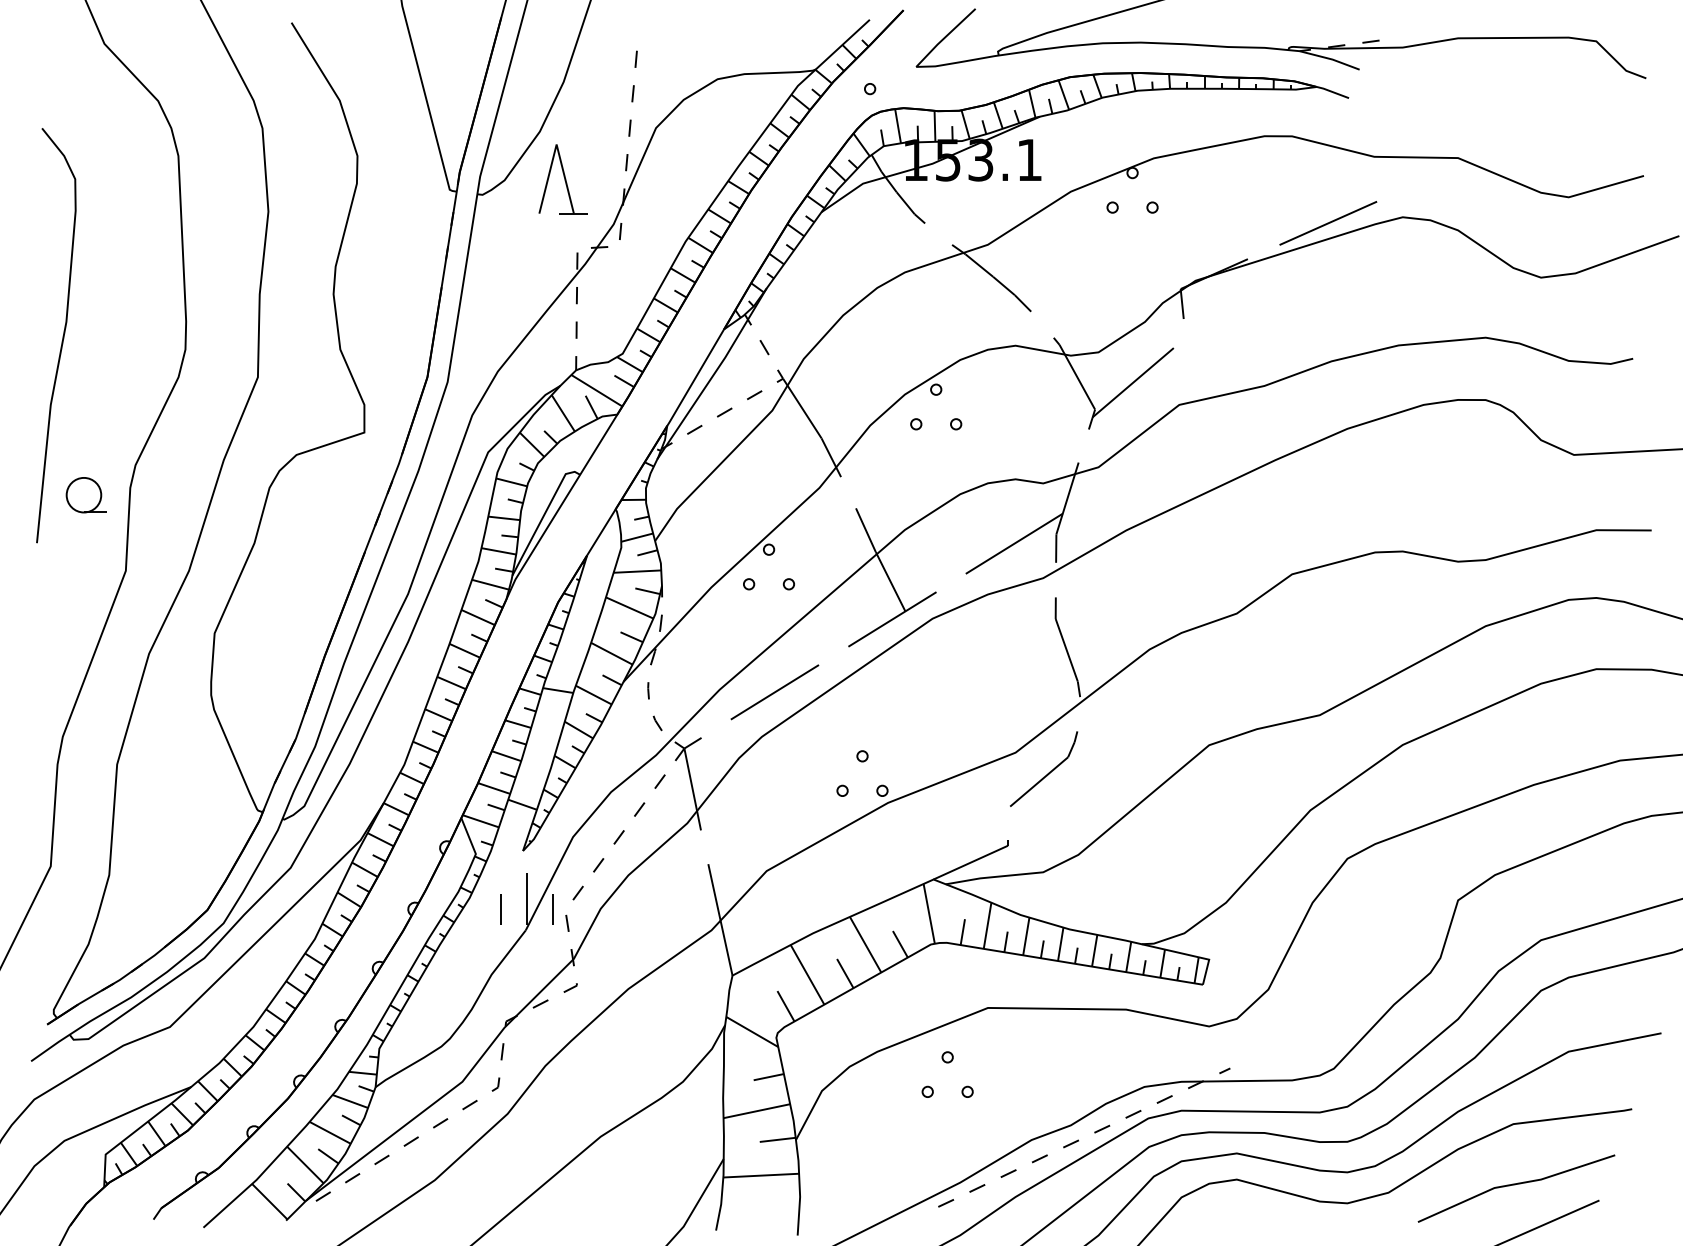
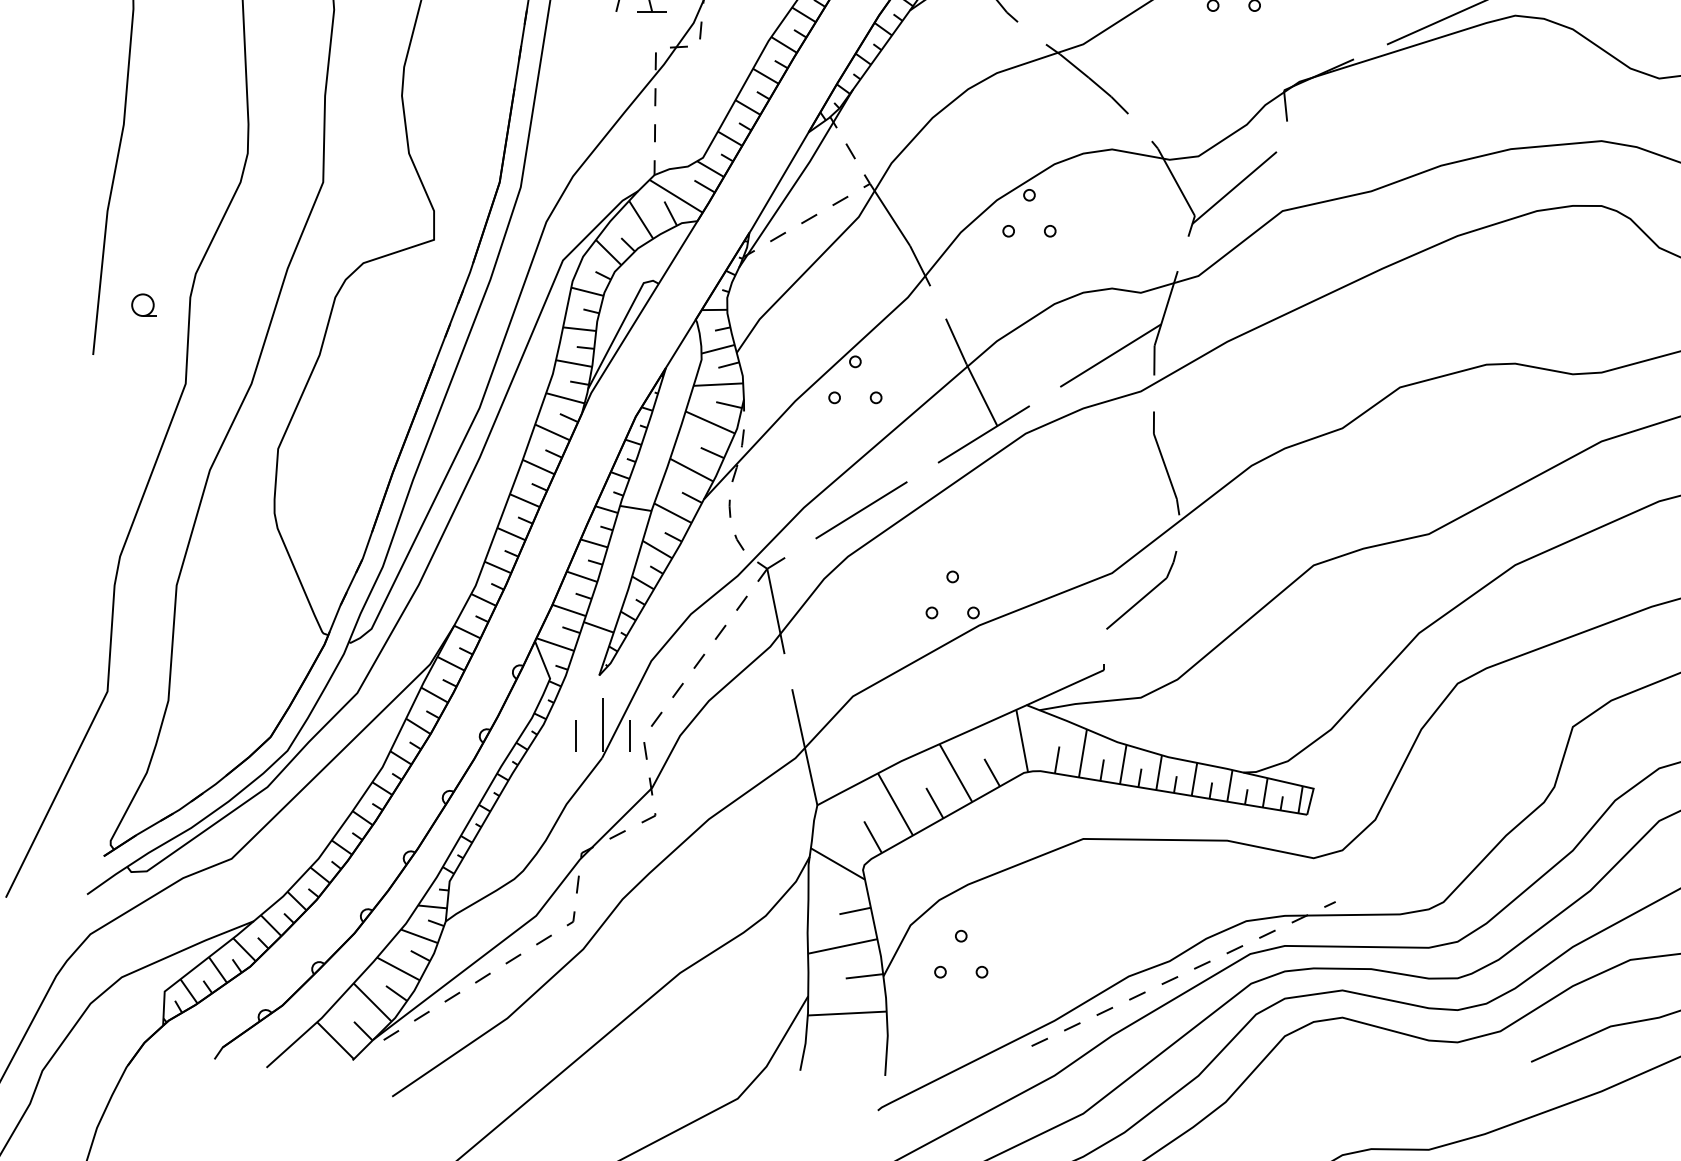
part: (85, 495) -> (143, 305), size x0.6
part: (947, 1063) -> (961, 942), moved

